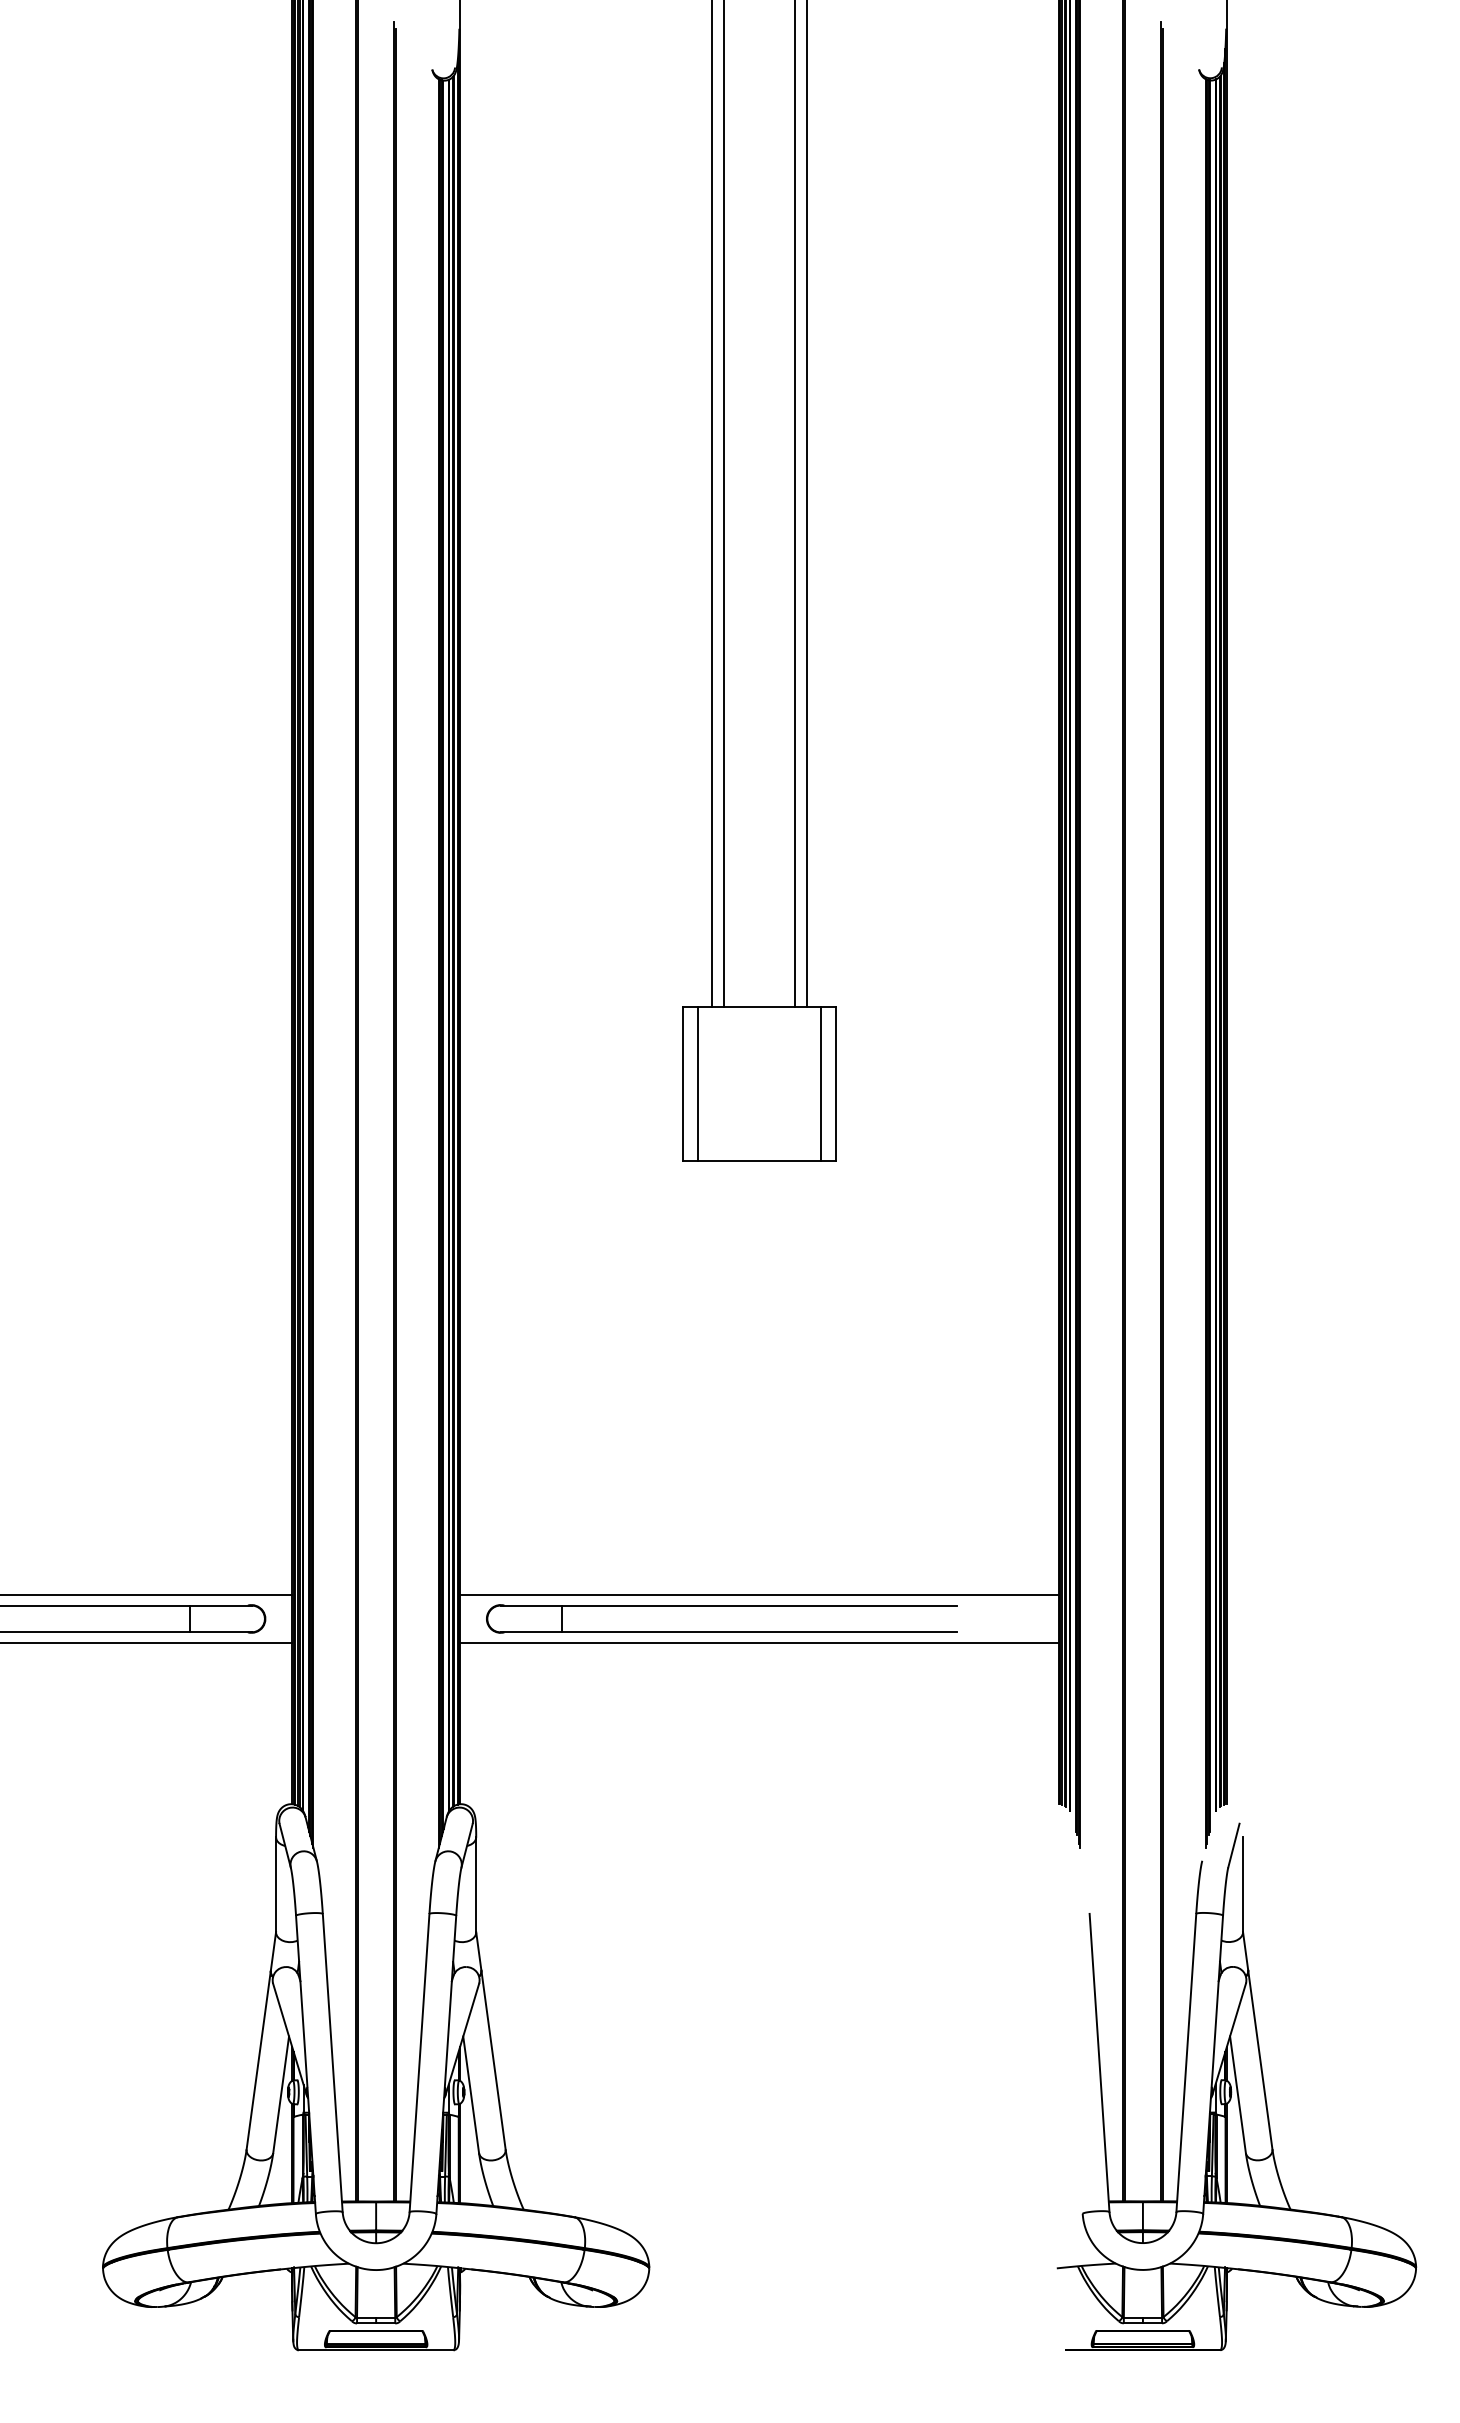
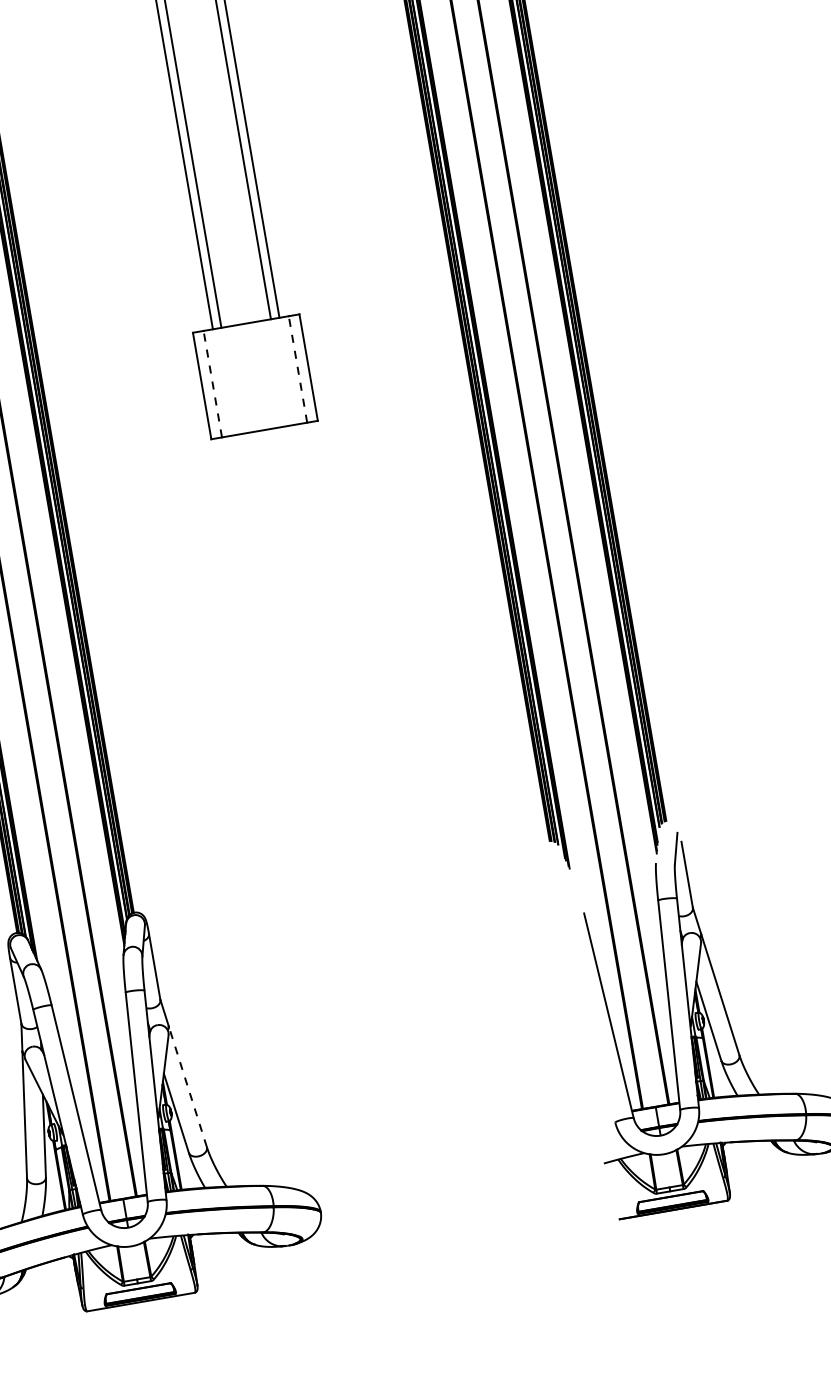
line: (698, 1084) -> (213, 384), solid -> dashed
line: (820, 1084) -> (297, 369), solid -> dashed
line: (759, 1595) -> (316, 731), removed
part: (721, 1606) -> (291, 744), removed
line: (759, 1642) -> (322, 764), removed
line: (493, 2059) -> (187, 1086), solid -> dashed

